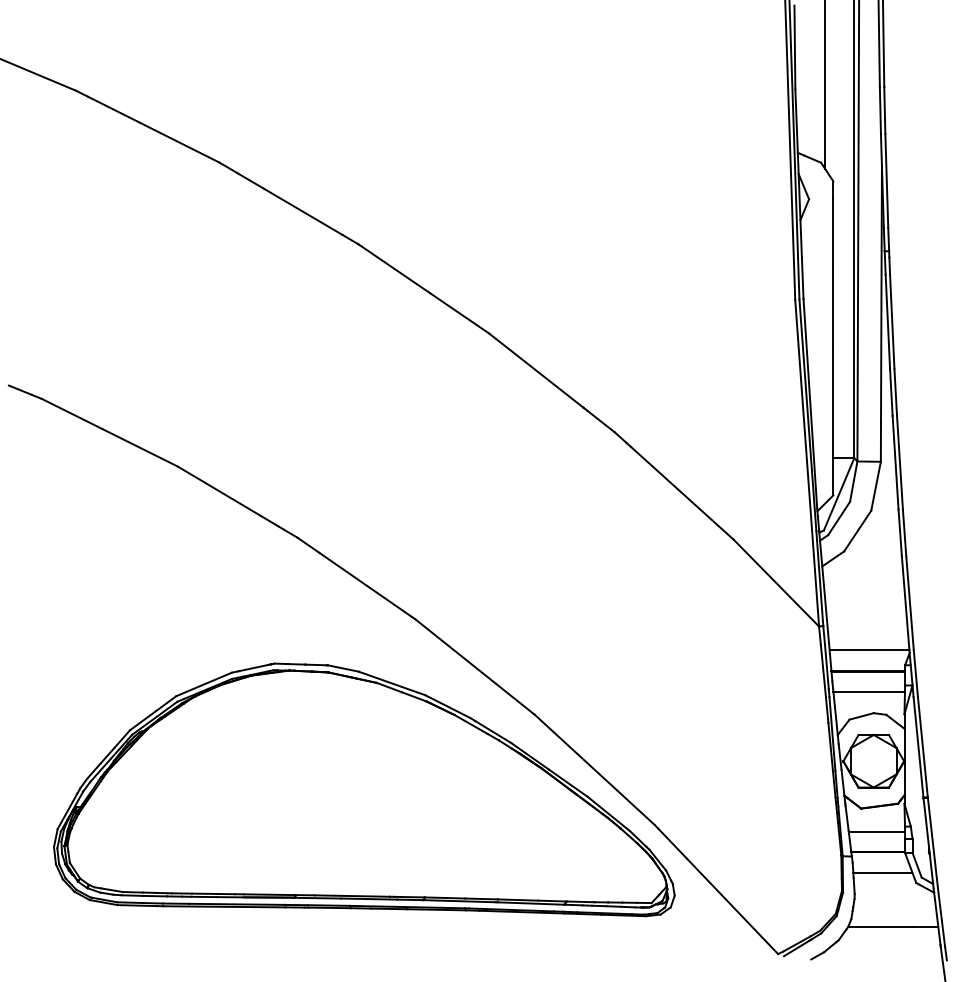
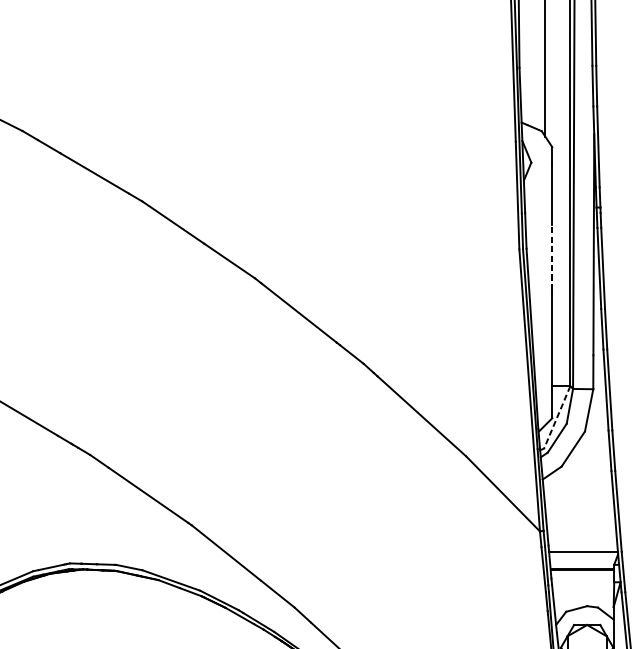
line: (833, 308) -> (552, 256), solid -> dashed
line: (838, 494) -> (556, 417), solid -> dashed
line: (868, 691) -> (582, 587), removed

